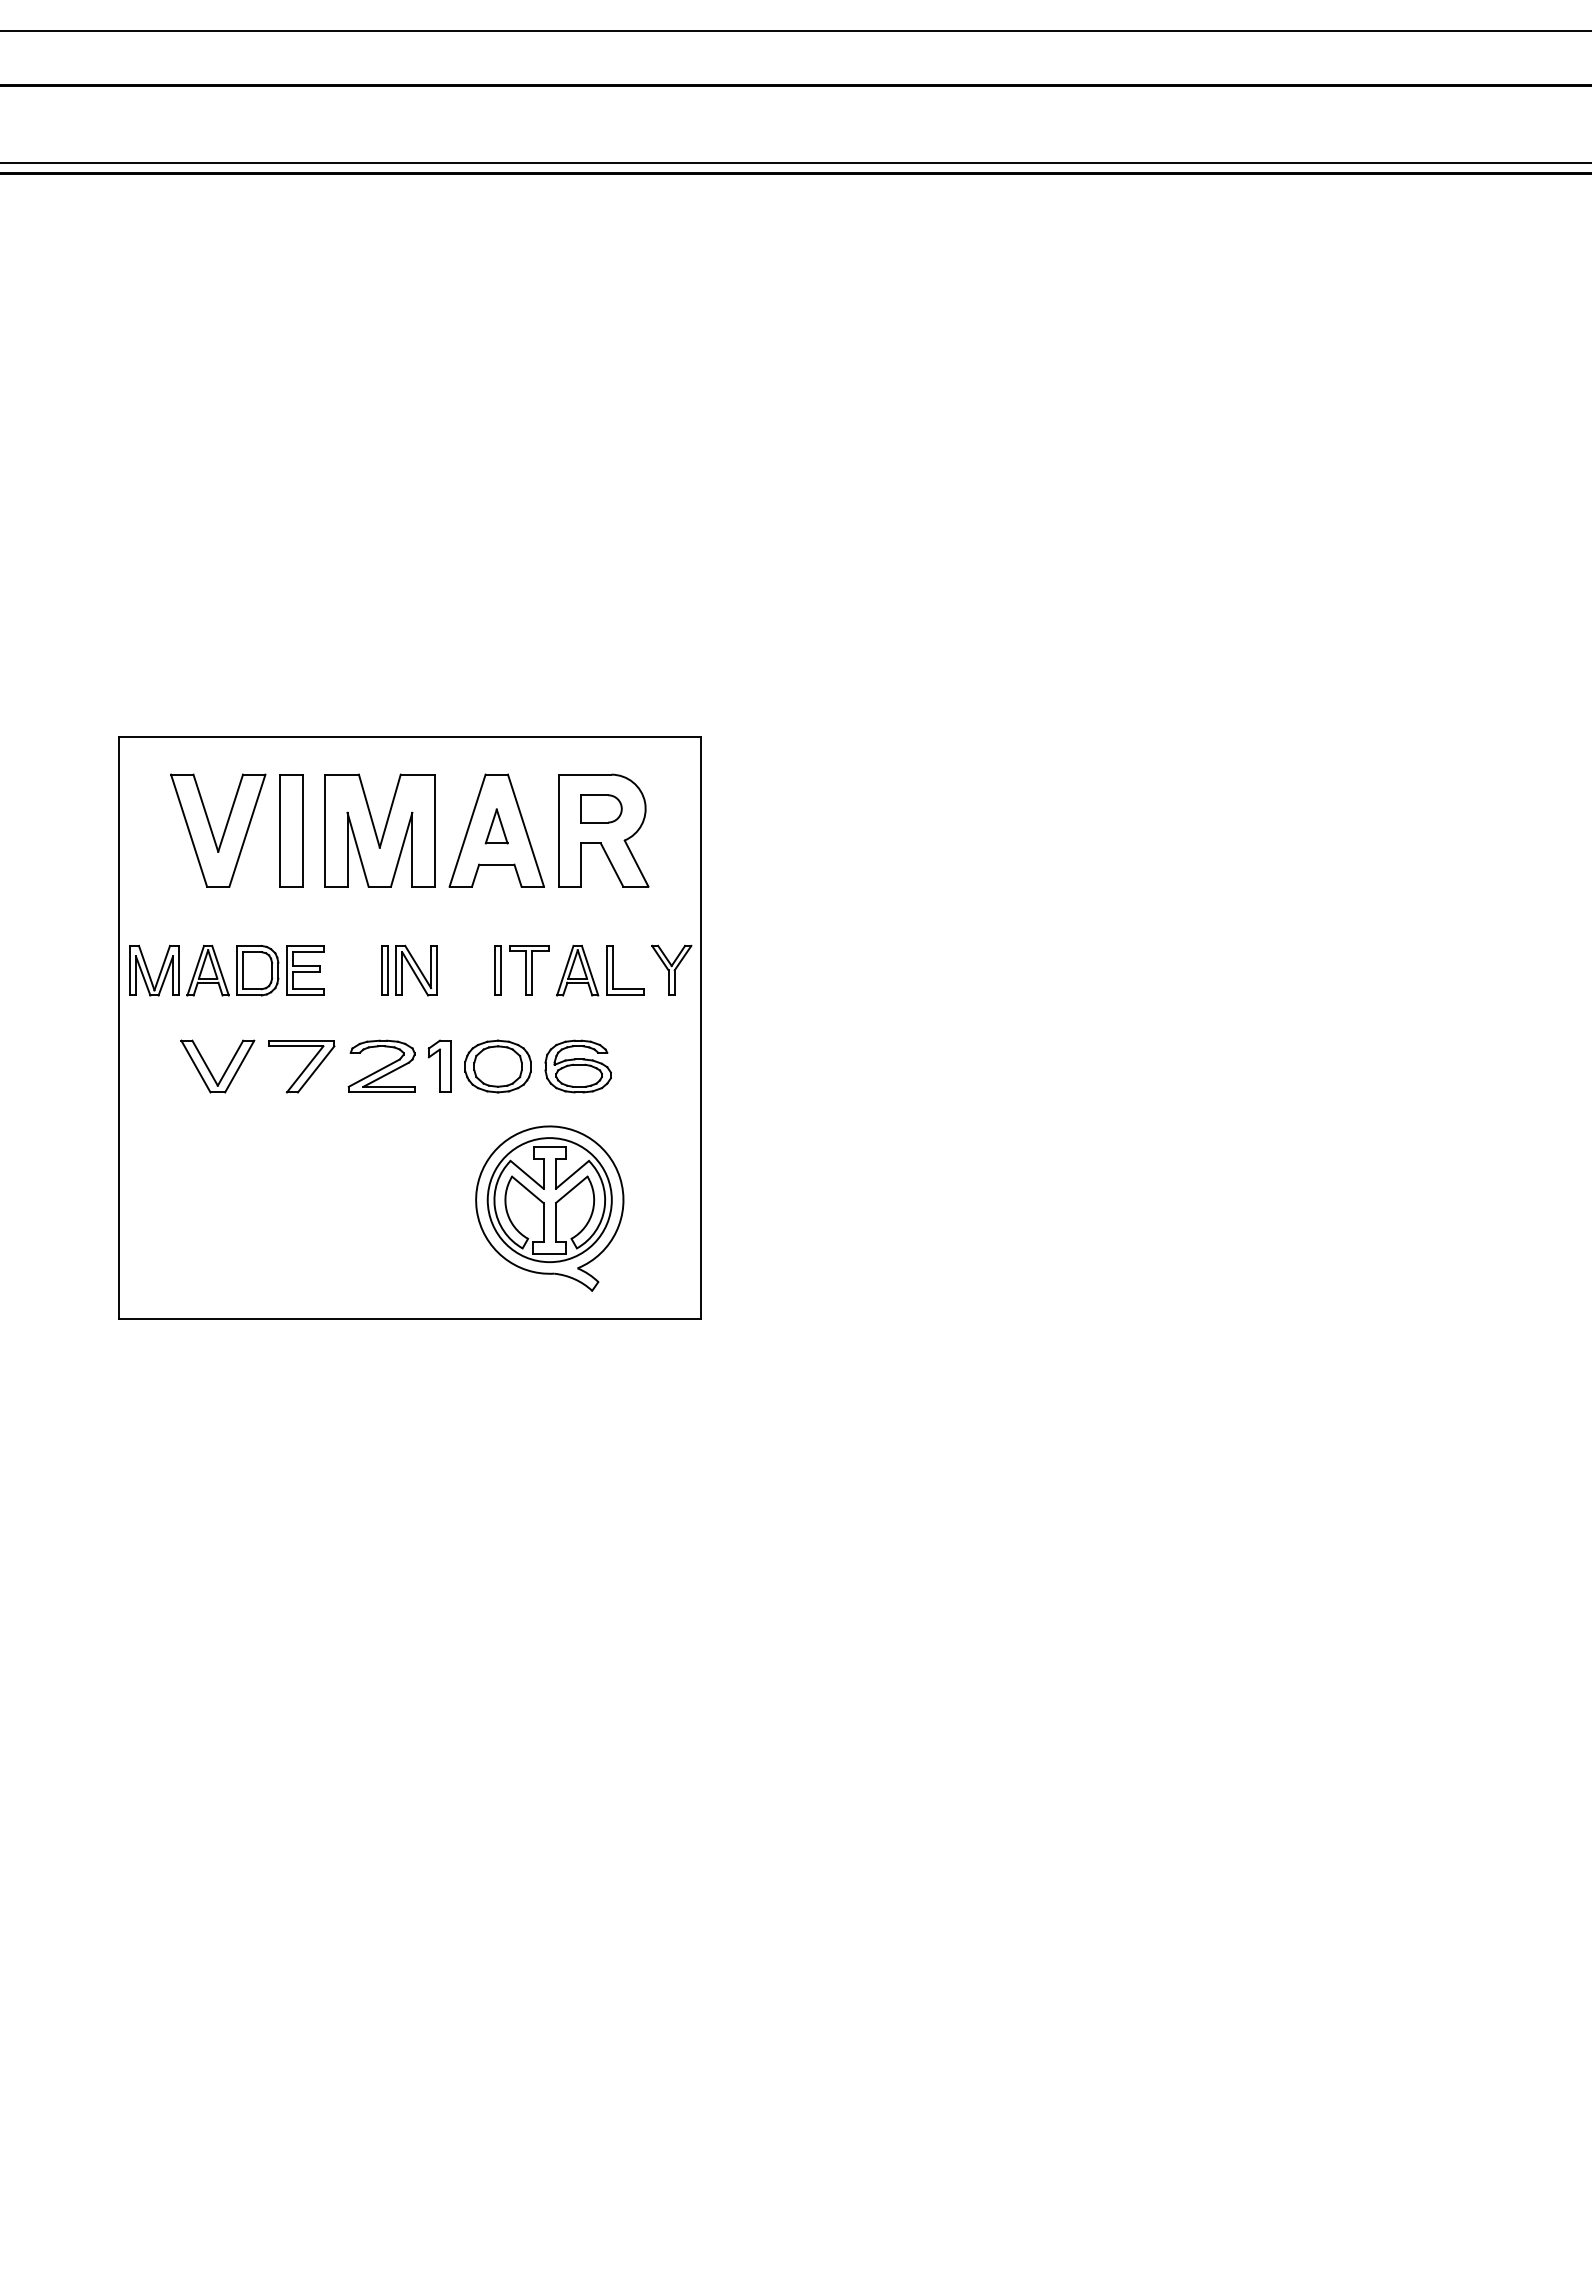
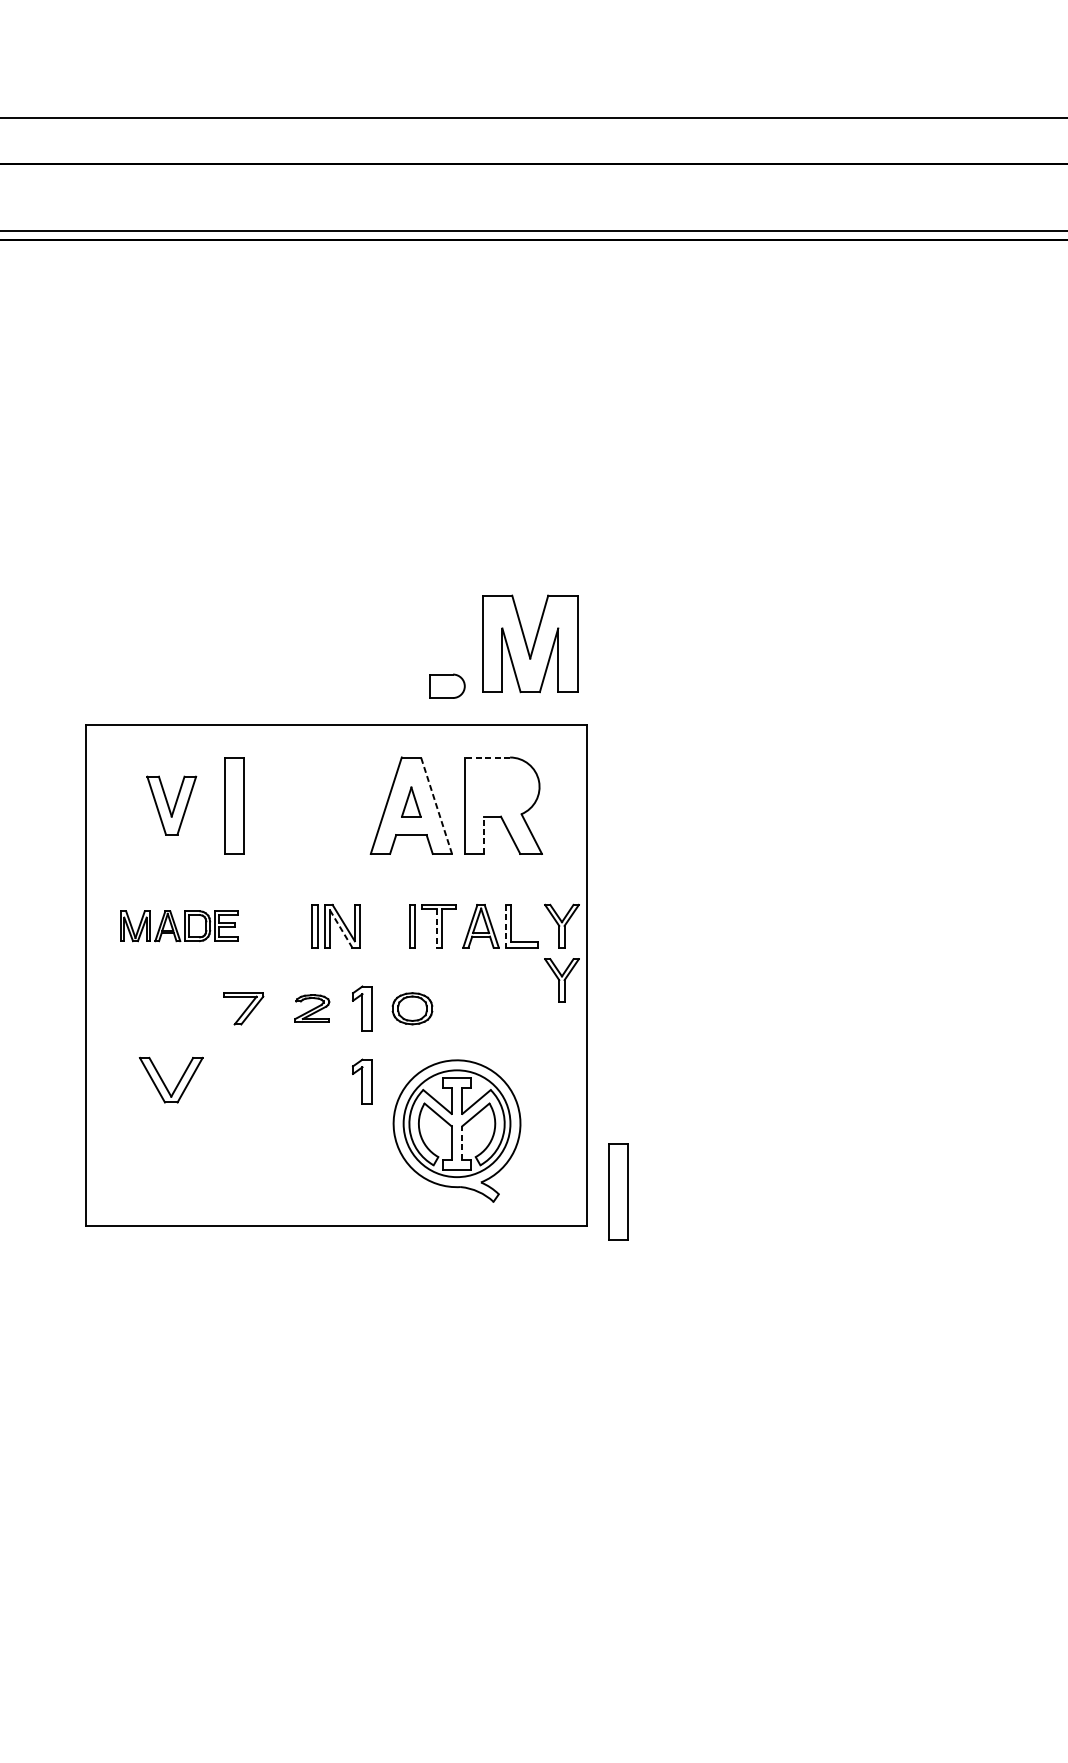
line: (584, 774) -> (486, 757), solid -> dashed
part: (601, 808) -> (447, 685), moved
part: (218, 830) -> (171, 805), size x0.6
part: (379, 830) -> (529, 643), moved
line: (526, 830) -> (436, 805), solid -> dashed
line: (581, 865) -> (484, 835), solid -> dashed
part: (226, 970) -> (178, 926), size x0.7
line: (606, 970) -> (505, 926), solid -> dashed
line: (526, 973) -> (436, 928), solid -> dashed
line: (415, 974) -> (341, 929), solid -> dashed
part: (671, 1032) -> (561, 979), added
part: (381, 1065) -> (312, 1007), size x0.6
part: (301, 1066) -> (243, 1008), size x0.7
part: (497, 1066) -> (412, 1008), size x0.7
part: (577, 1066) -> (480, 1008), removed
part: (210, 1070) -> (164, 1083), moved
part: (439, 1150) -> (362, 1081), added
line: (556, 1221) -> (462, 1142), solid -> dashed
part: (737, 1279) -> (618, 1192), added

